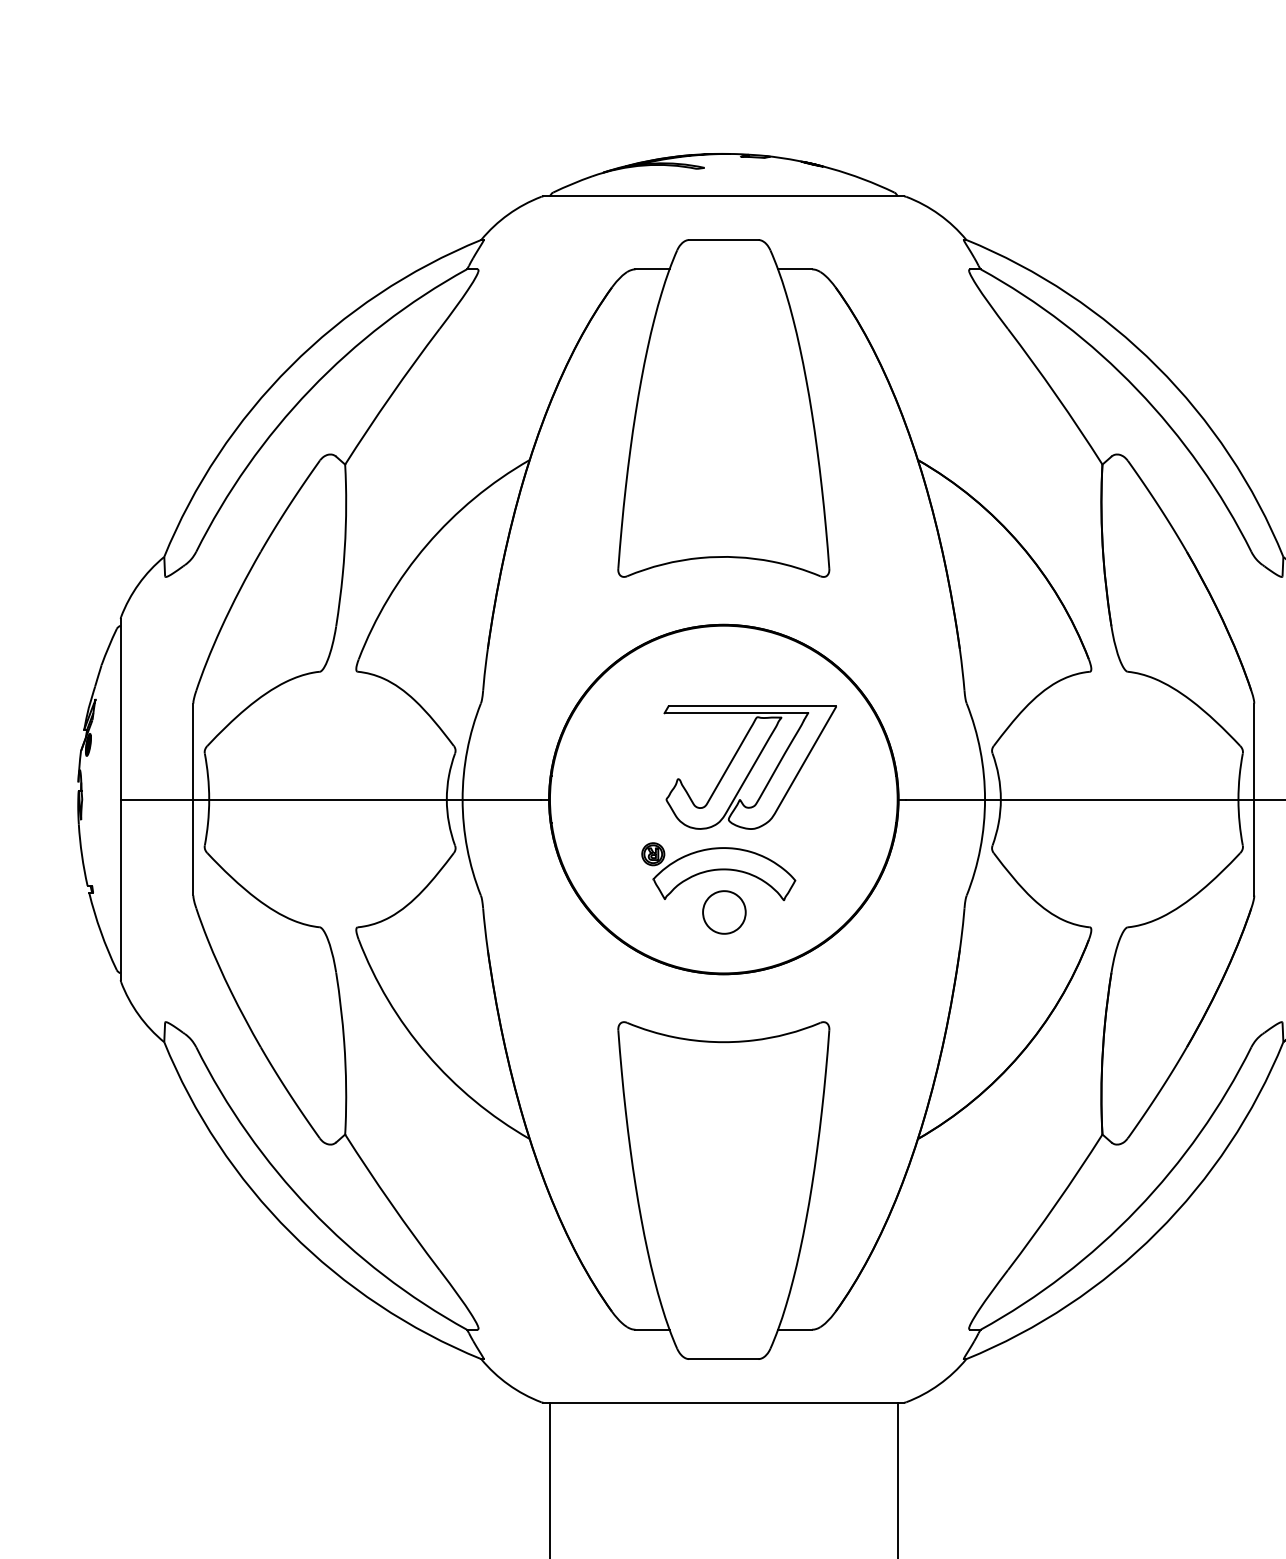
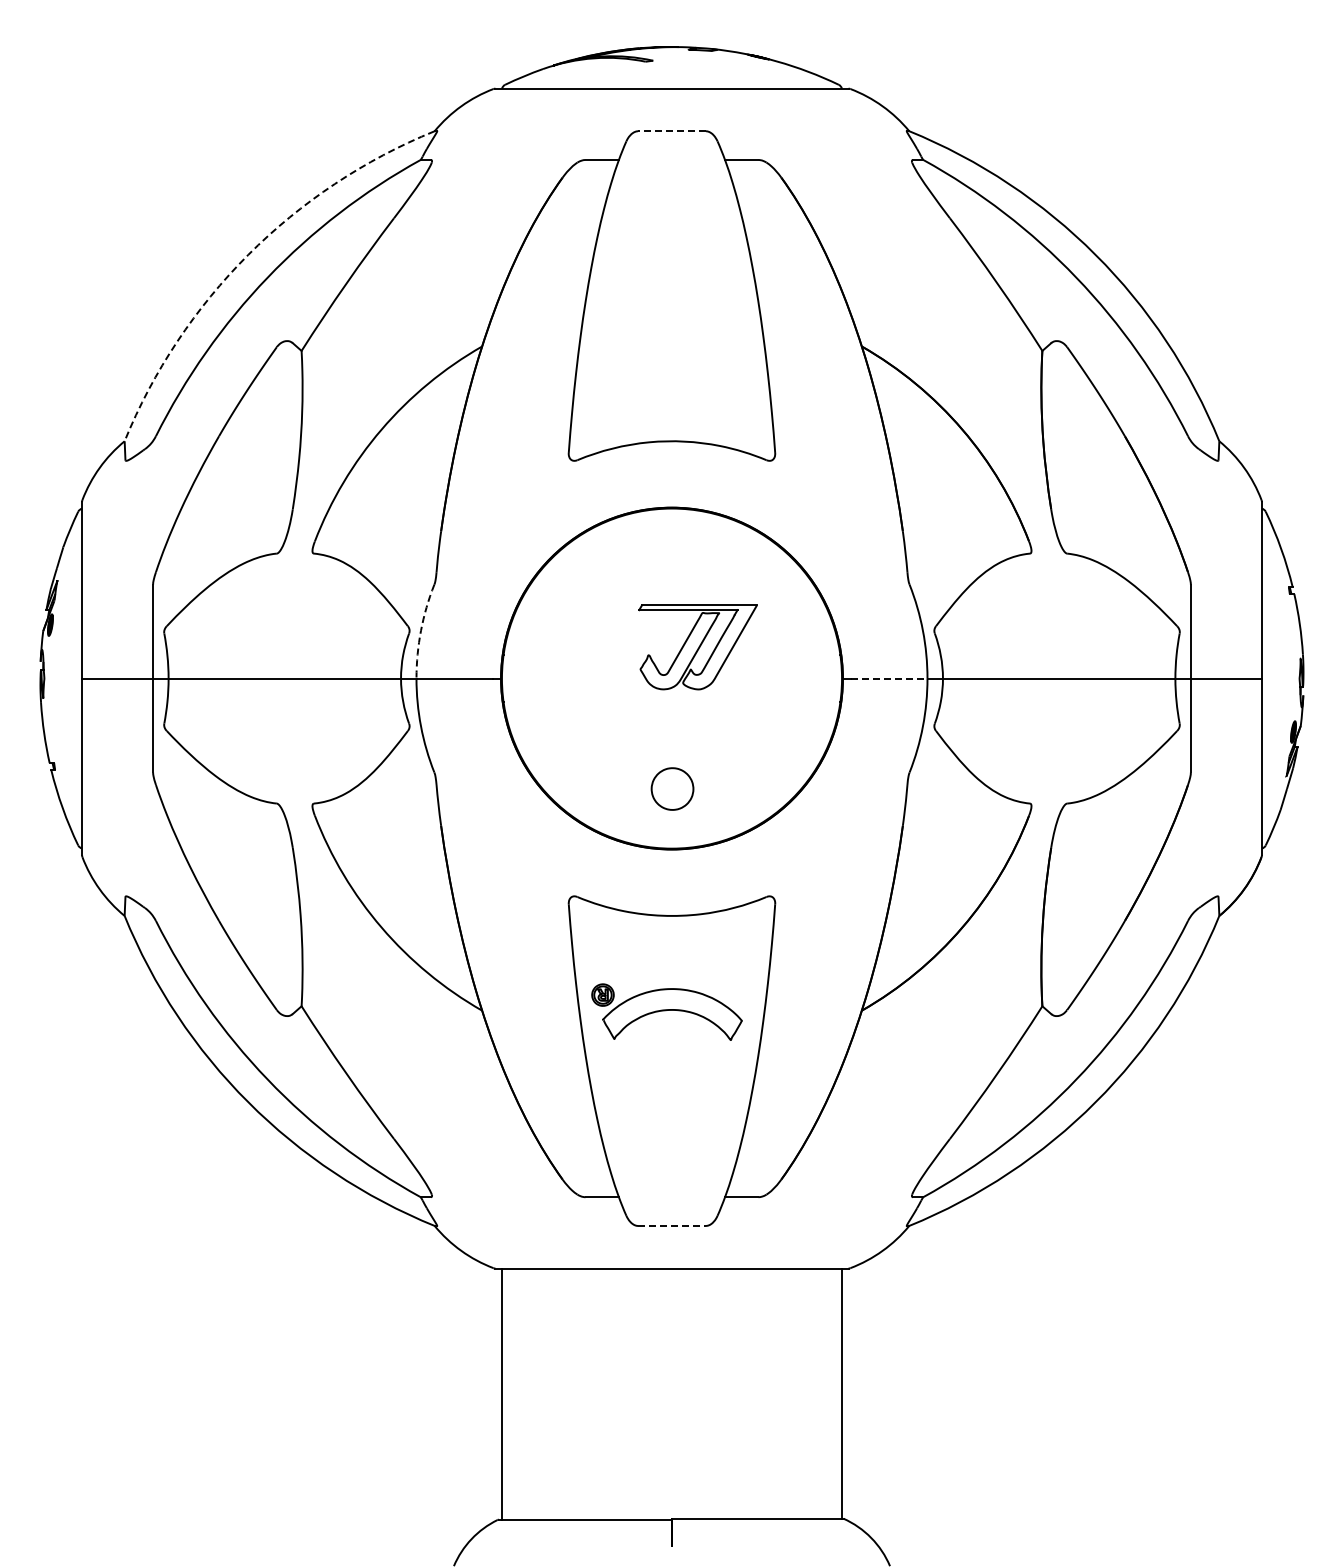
line: (723, 240) -> (671, 131), solid -> dashed
arc: (290, 366) -> (248, 254), solid -> dashed
arc: (467, 750) -> (421, 630), solid -> dashed
part: (749, 767) -> (697, 647), size x0.7
line: (946, 799) -> (889, 678), solid -> dashed
part: (718, 871) -> (666, 1011), moved
line: (723, 1358) -> (671, 1225), solid -> dashed

